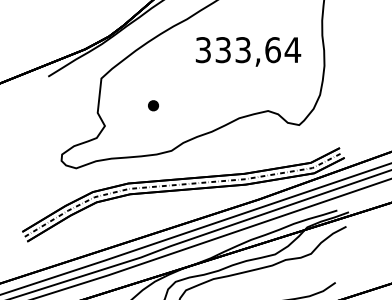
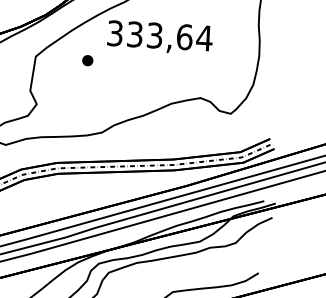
text: (248, 51) -> (160, 37), moved
part: (153, 105) -> (87, 60), moved

